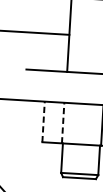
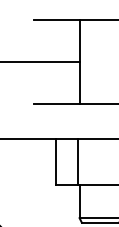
line: (43, 121) -> (56, 161), dashed -> solid
line: (63, 122) -> (78, 161), dashed -> solid

